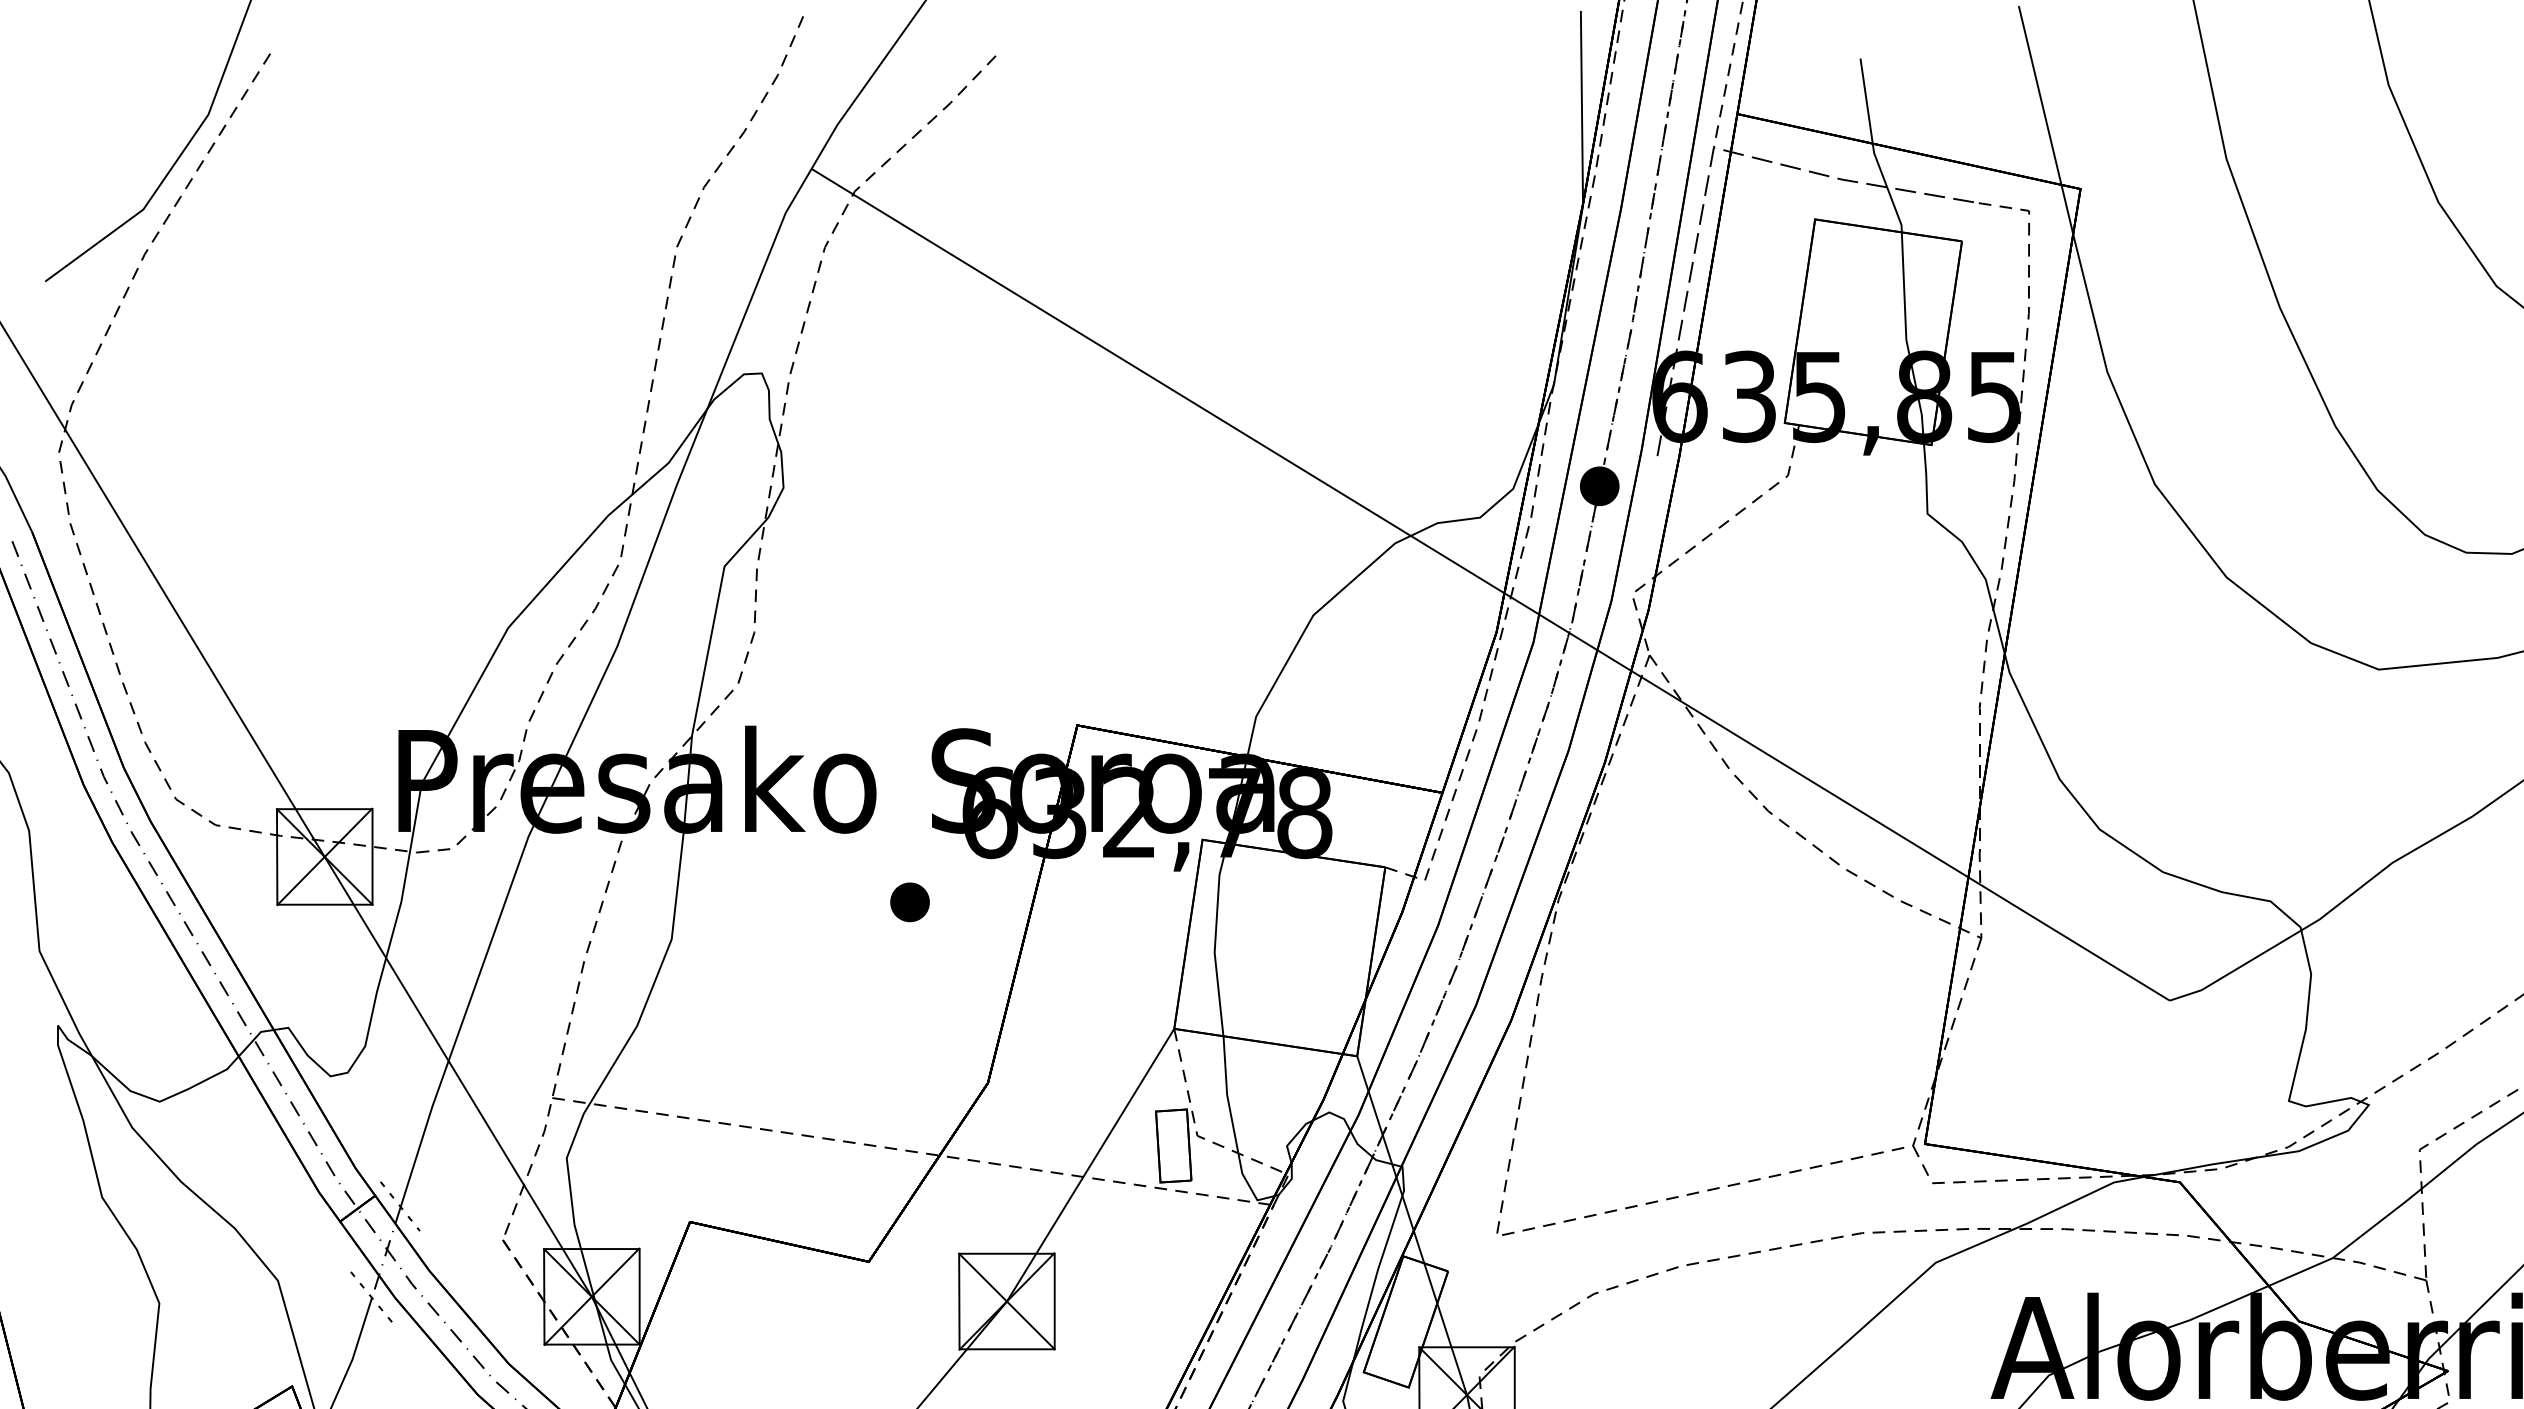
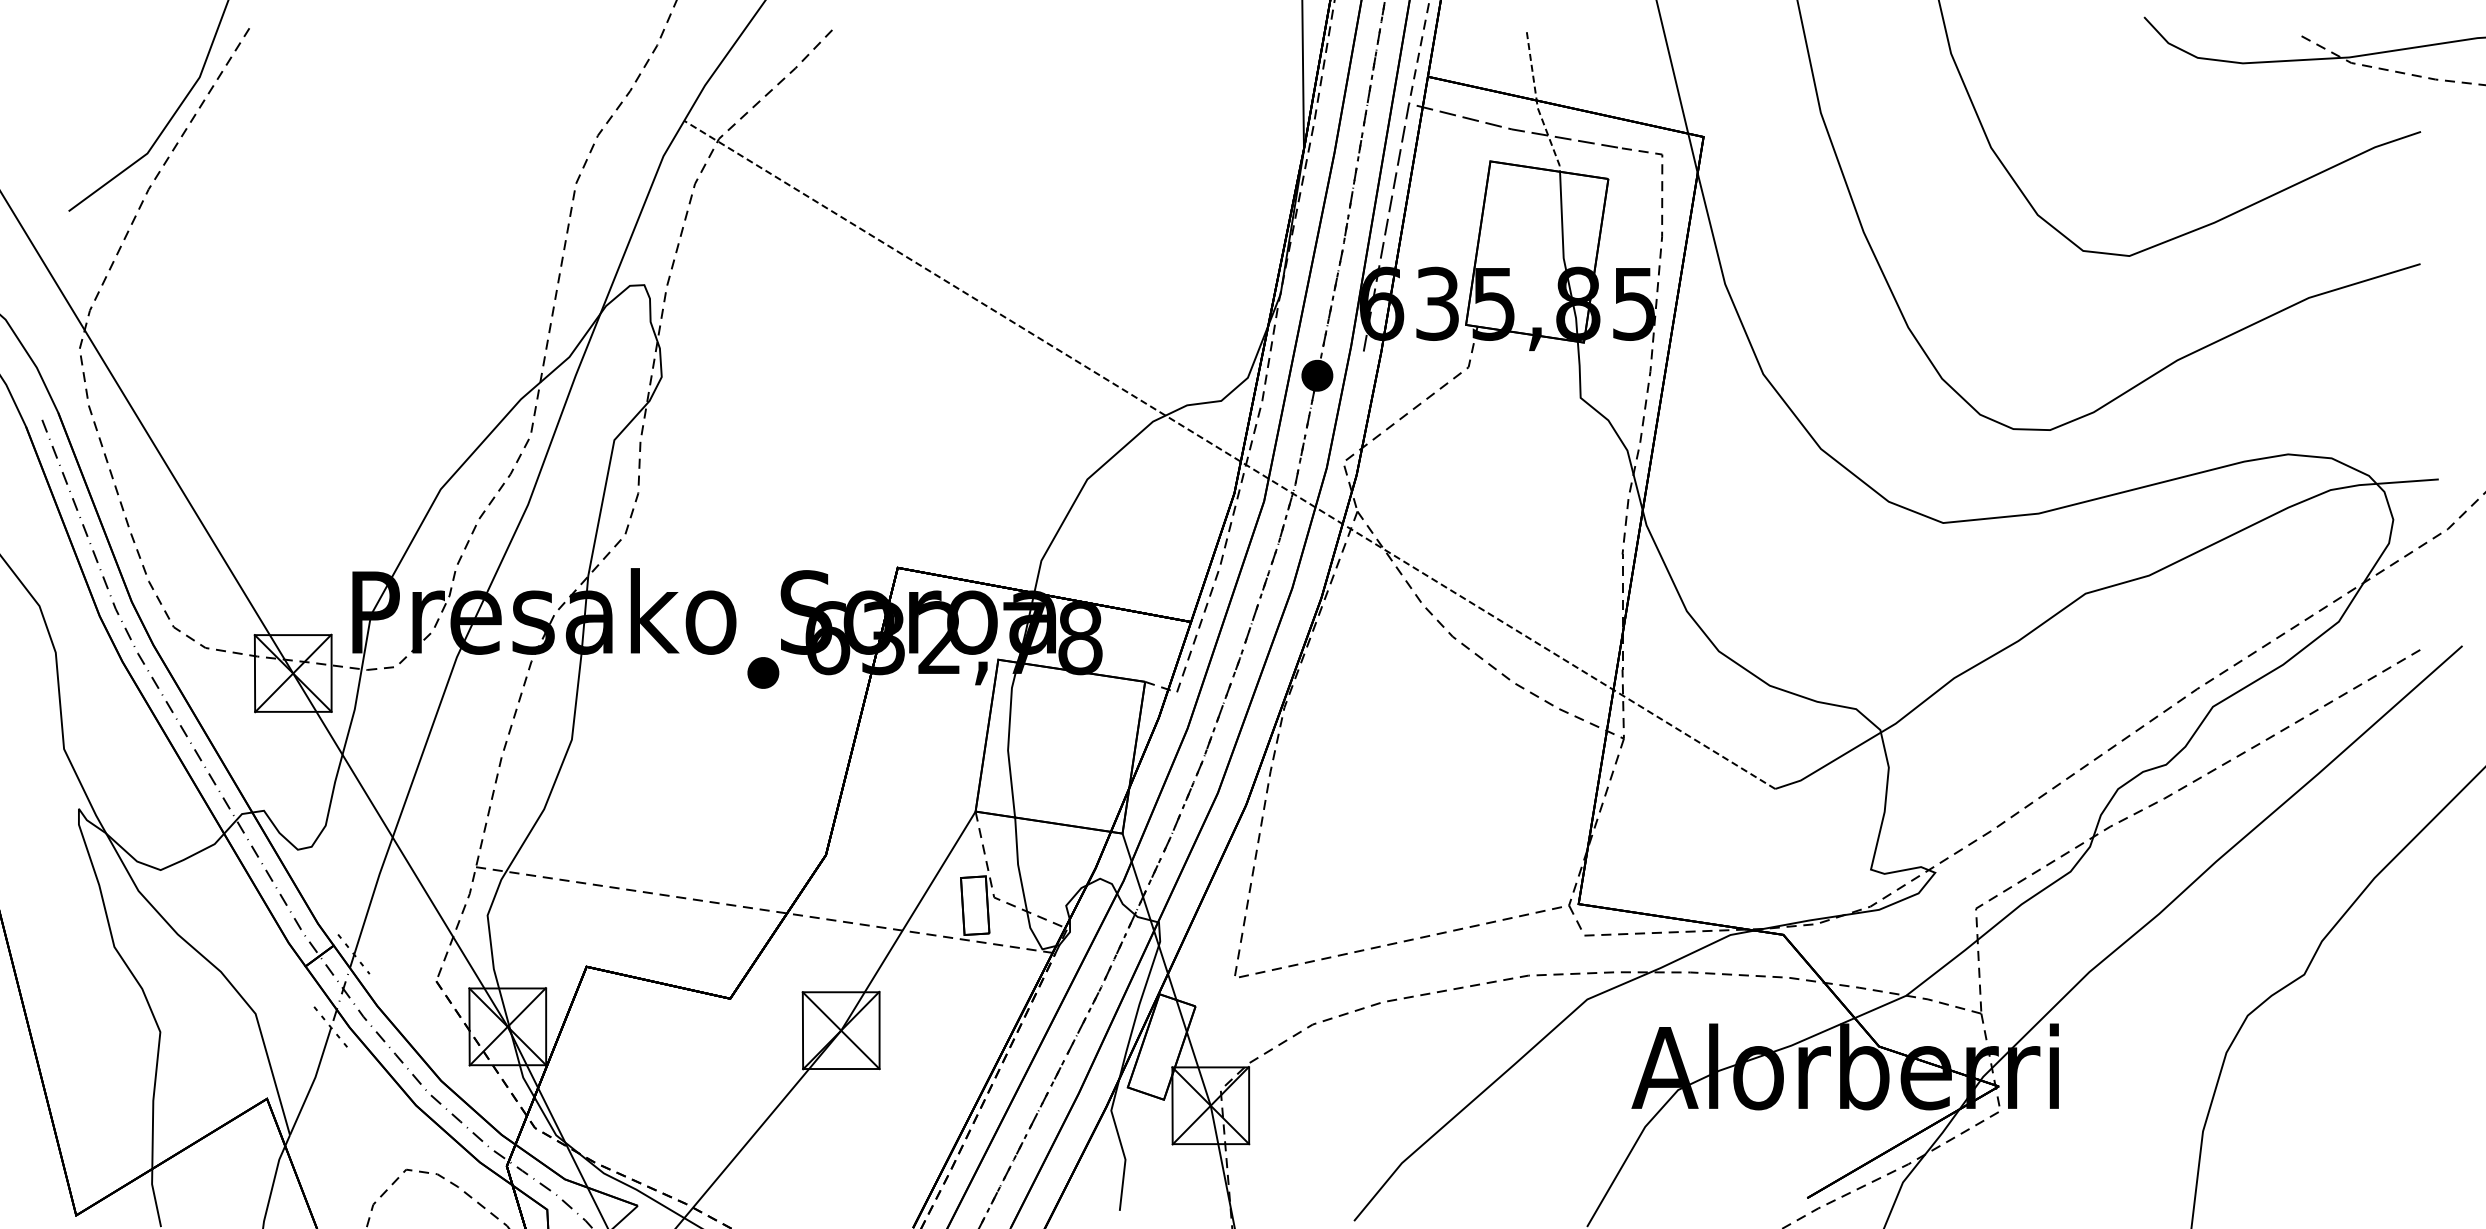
line: (1873, 149) -> (1537, 105), solid -> dashed
line: (1490, 584) -> (1229, 454), solid -> dashed
part: (910, 901) -> (763, 672), moved

